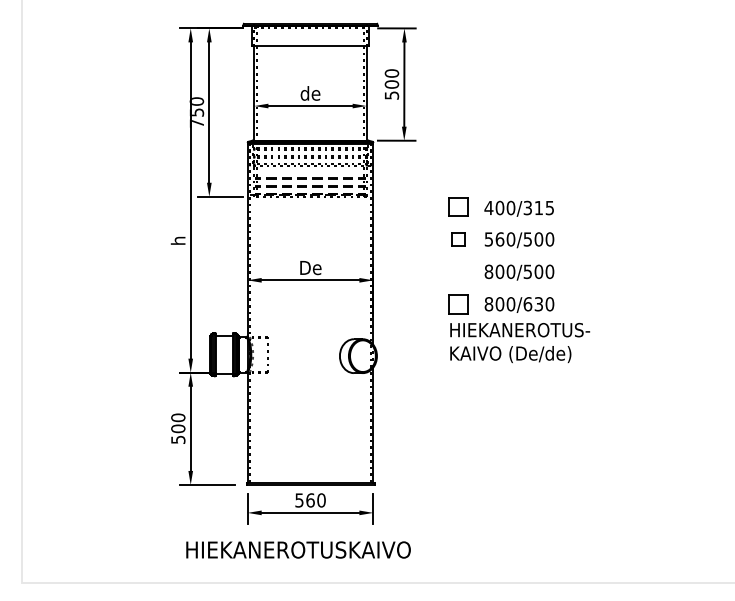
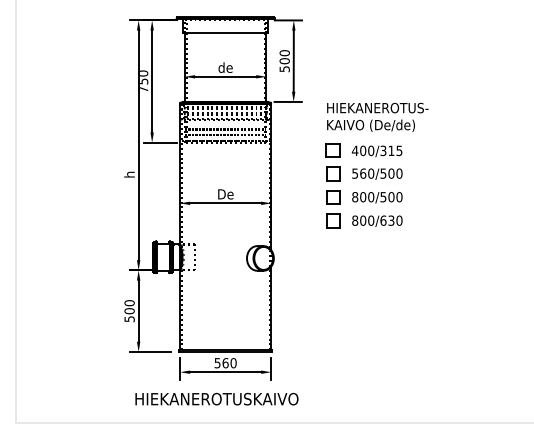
part: (458, 239) -> (333, 173), size x1.43
part: (458, 271) -> (333, 196), added
text: (520, 343) -> (378, 117), moved

